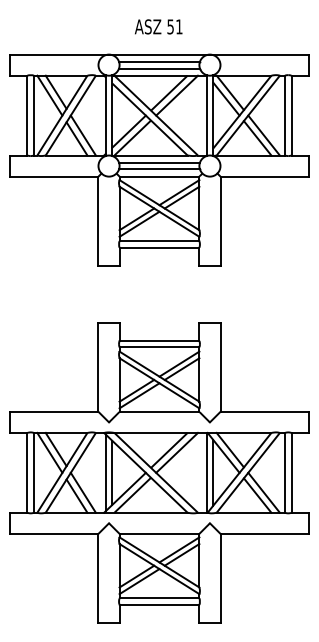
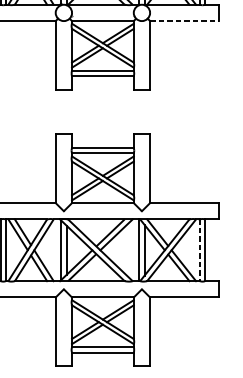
line: (159, 162) -> (102, 10), removed
line: (159, 169) -> (102, 15), removed
line: (265, 176) -> (184, 20), solid -> dashed
line: (284, 472) -> (199, 250), solid -> dashed

